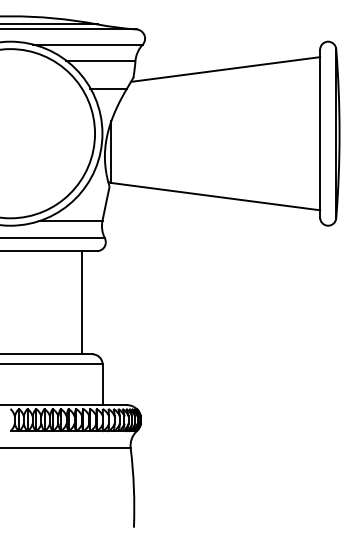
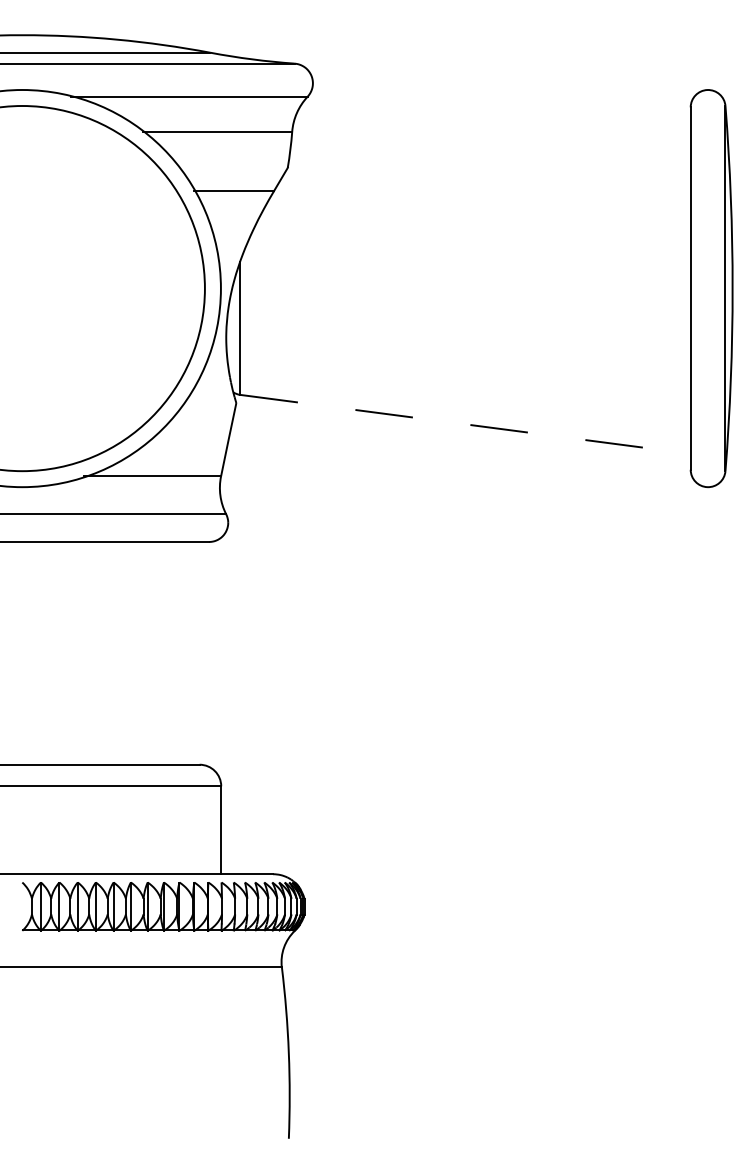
line: (225, 69) -> (486, 149), removed
line: (216, 196) -> (467, 424), solid -> dashed
line: (81, 302) -> (175, 652), removed

